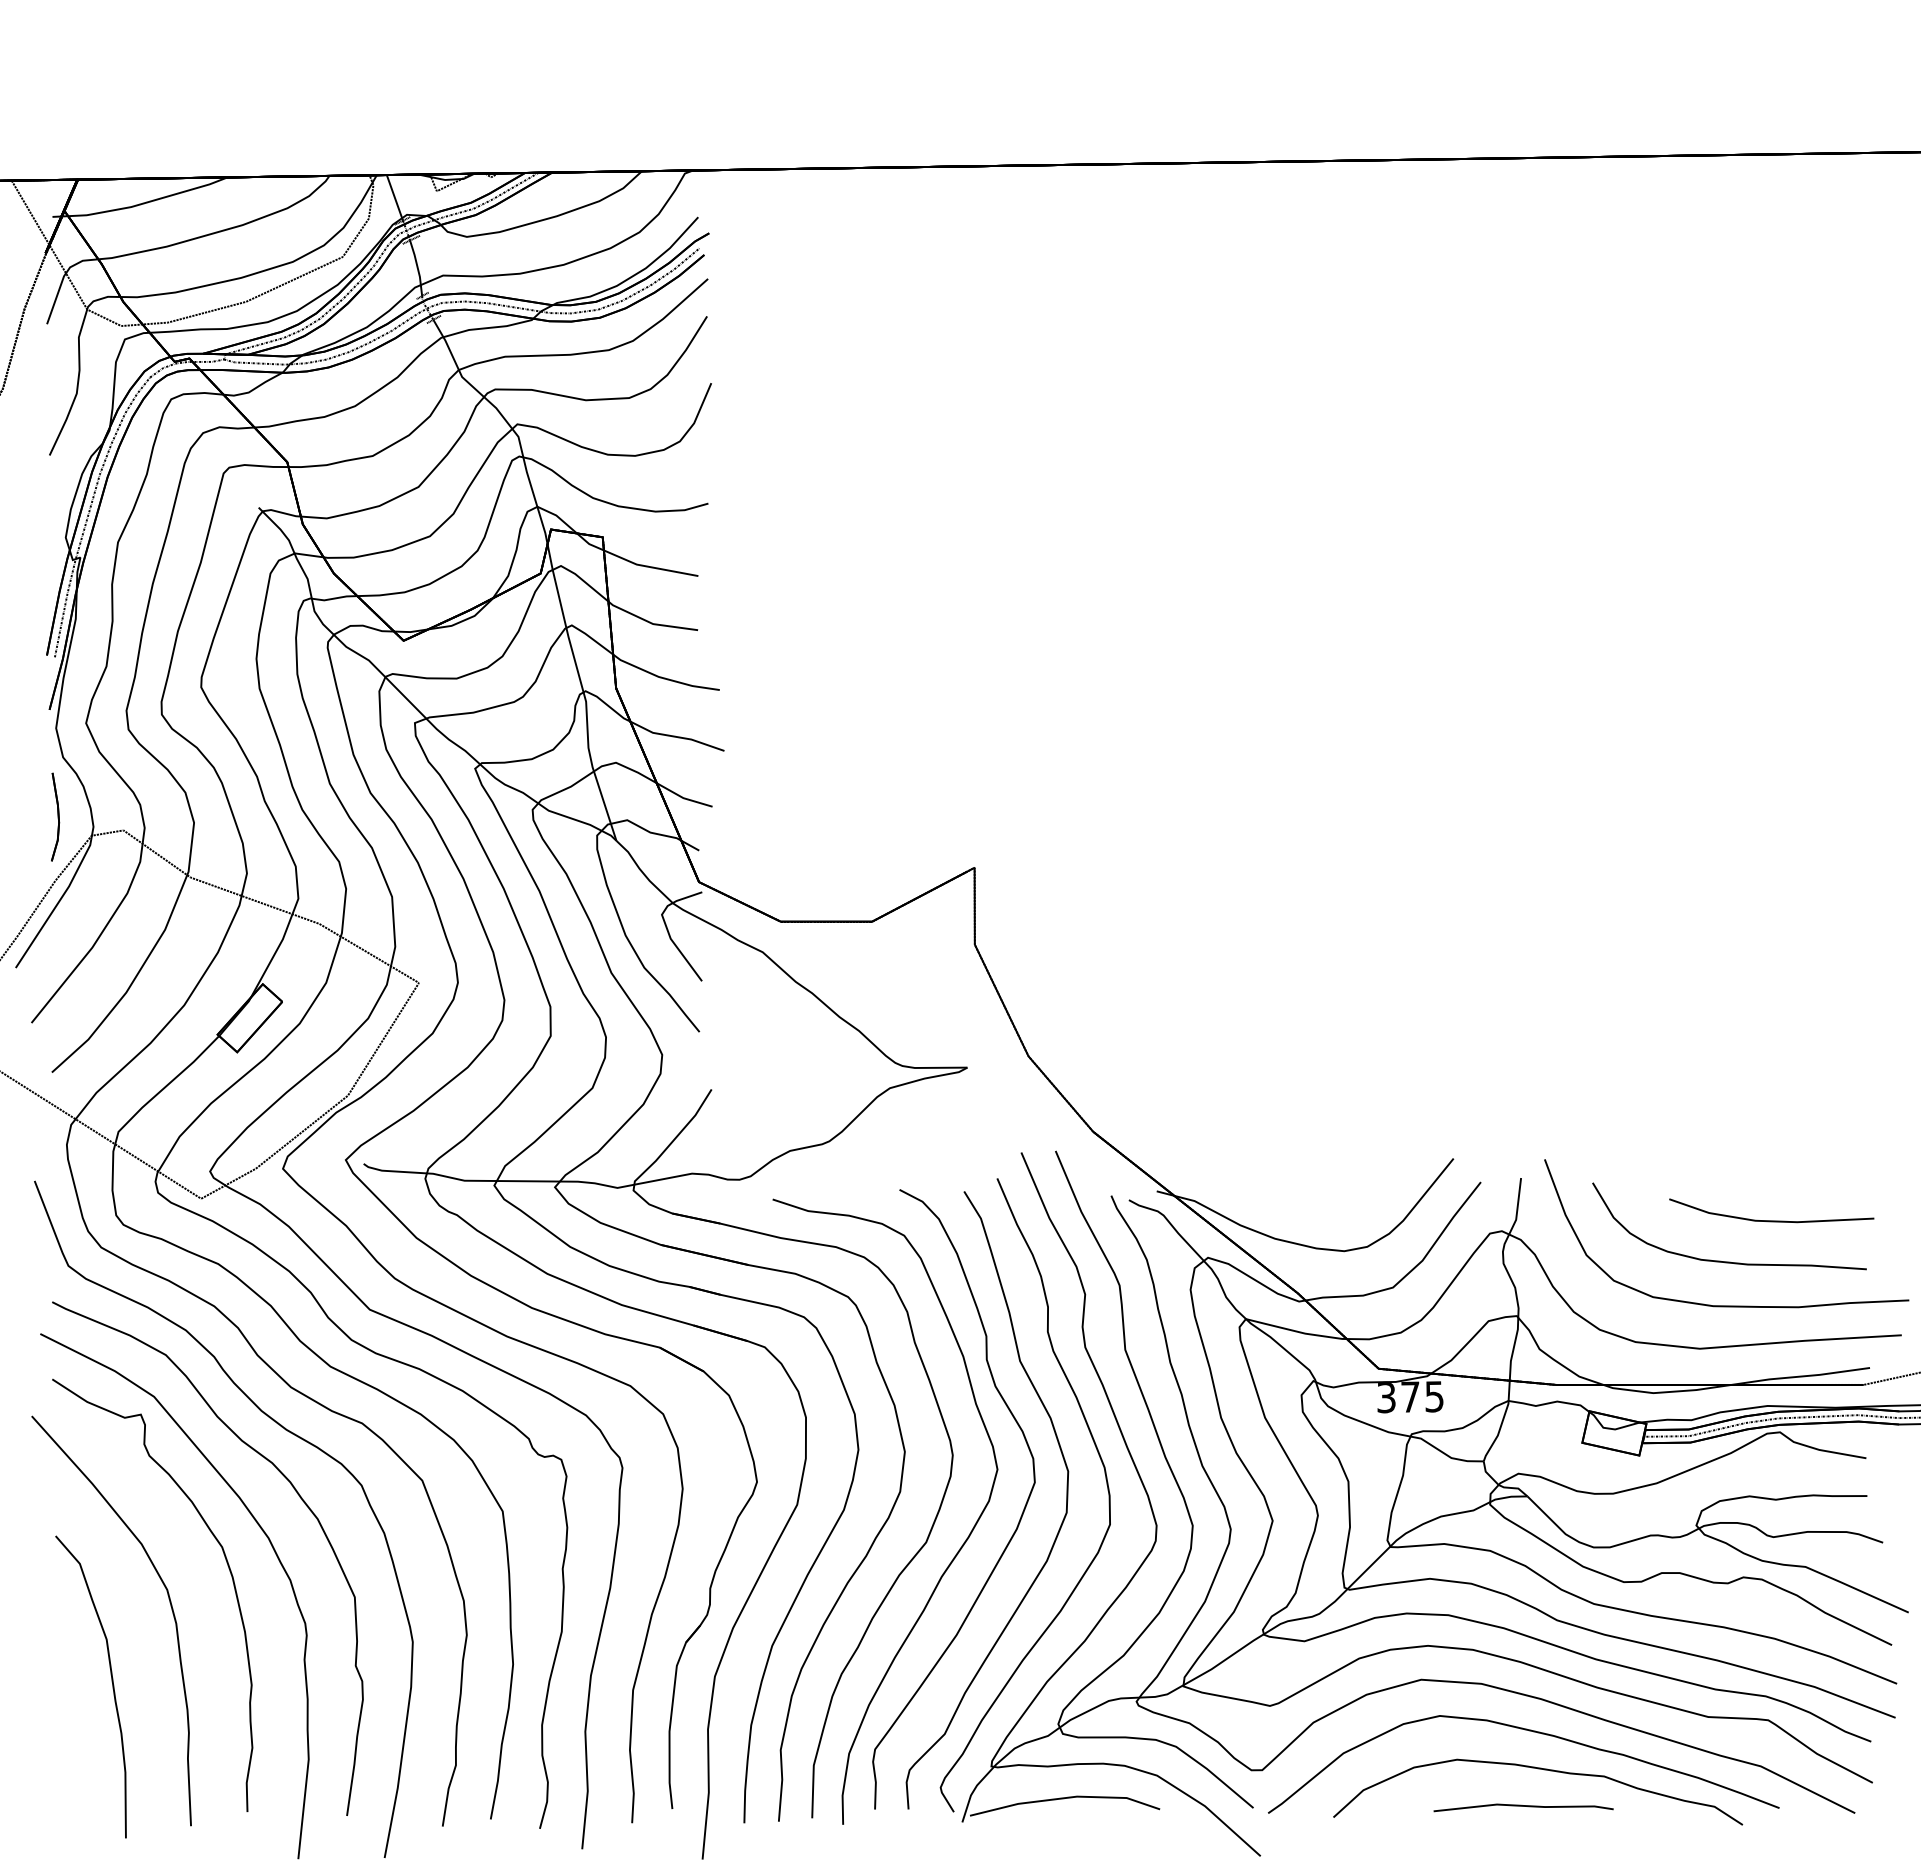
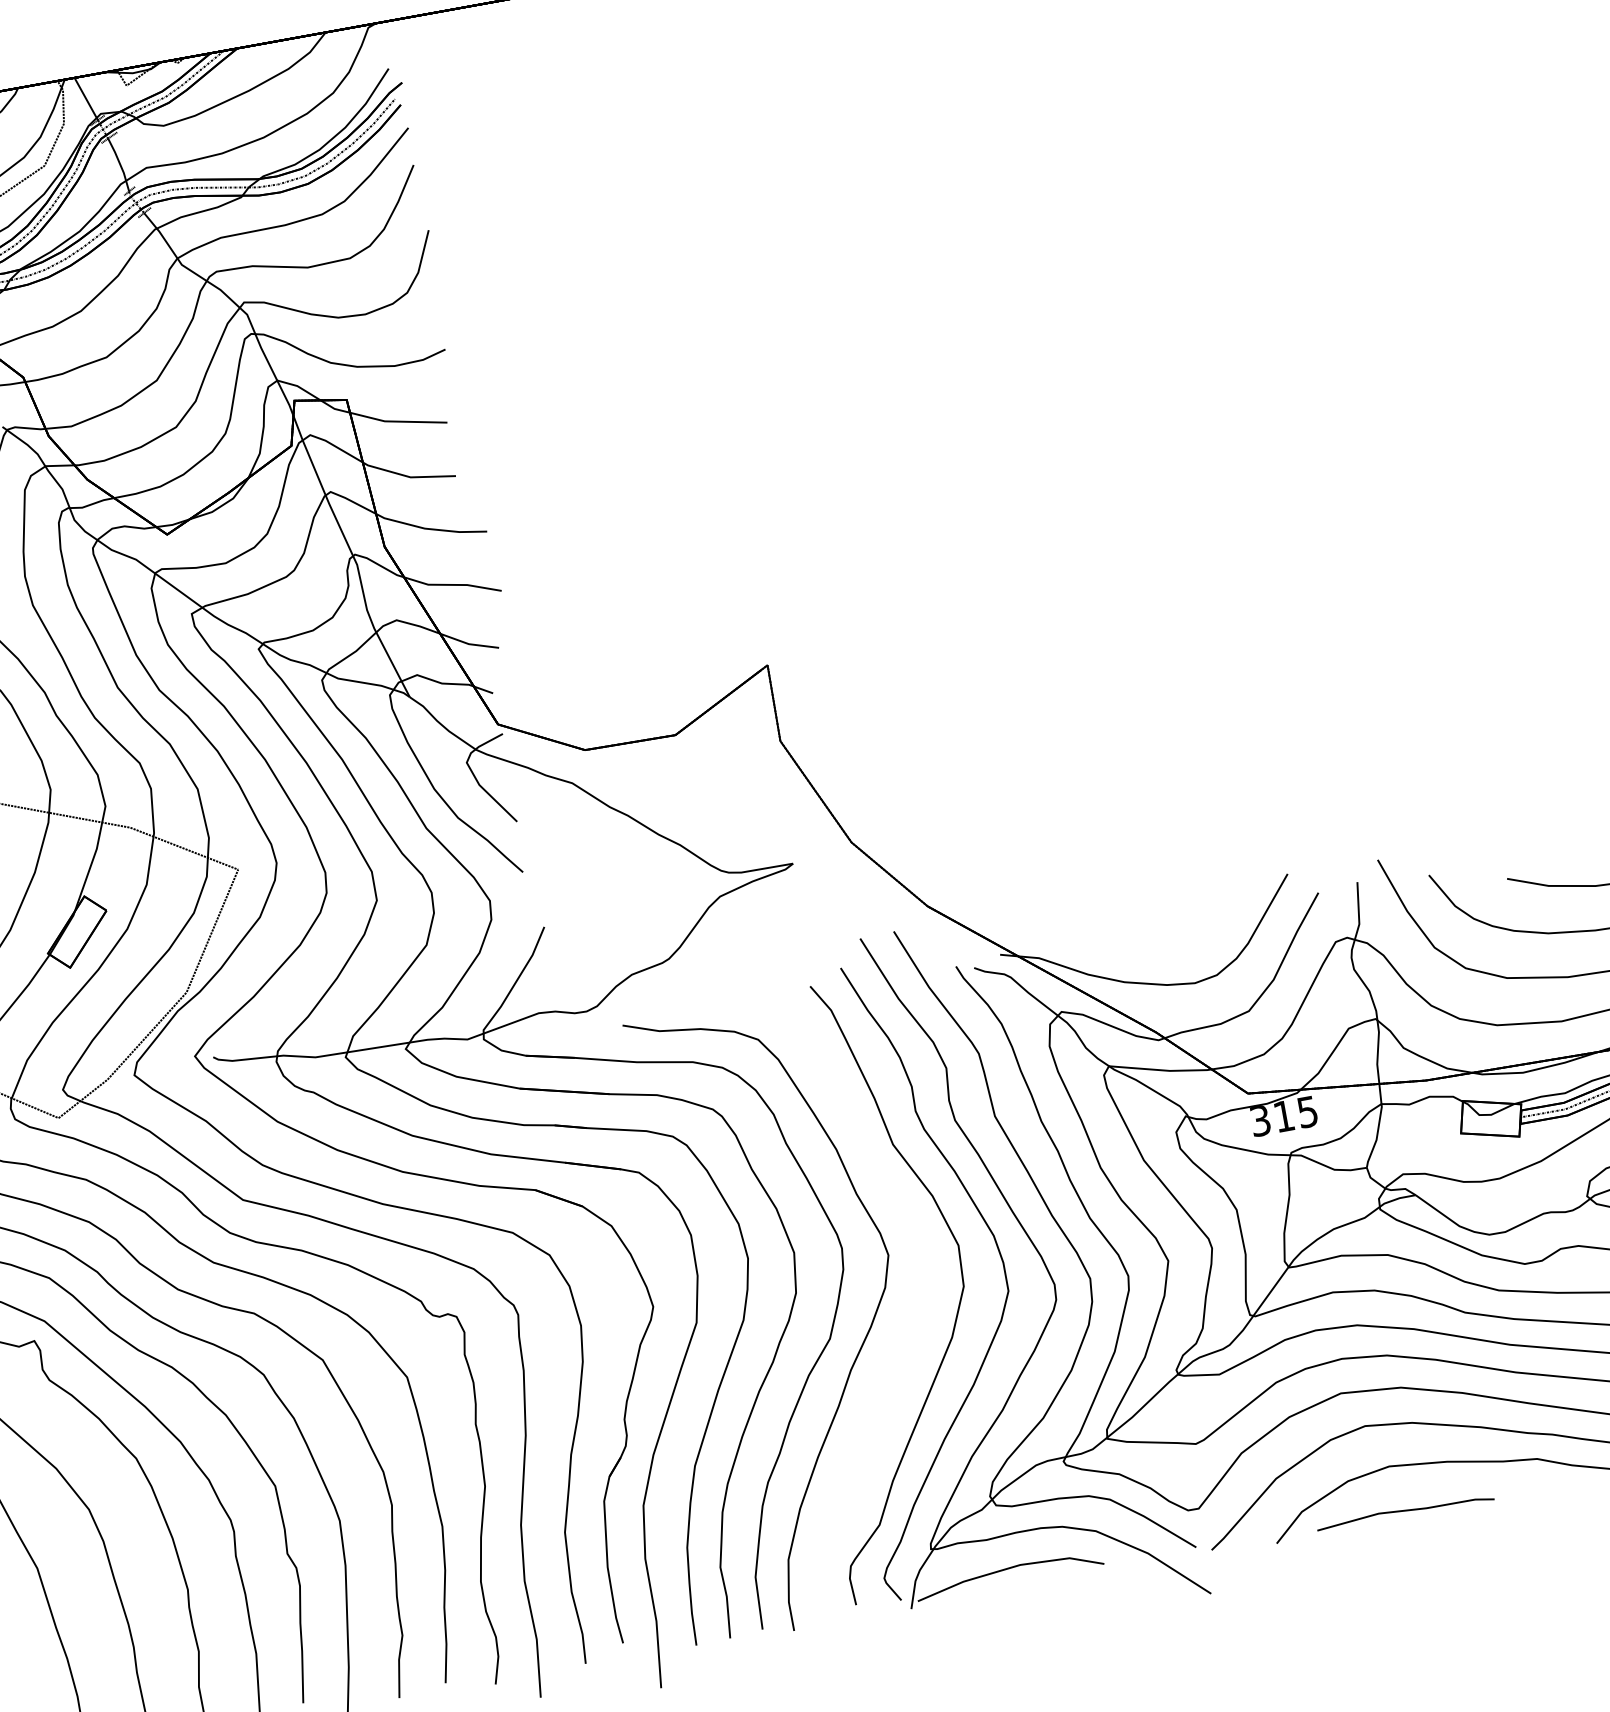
text: (1410, 1396) -> (1283, 1115), 375 -> 315
curve: (1013, 1532) -> (914, 1314), removed
line: (1523, 1806) -> (1405, 1511), moved

